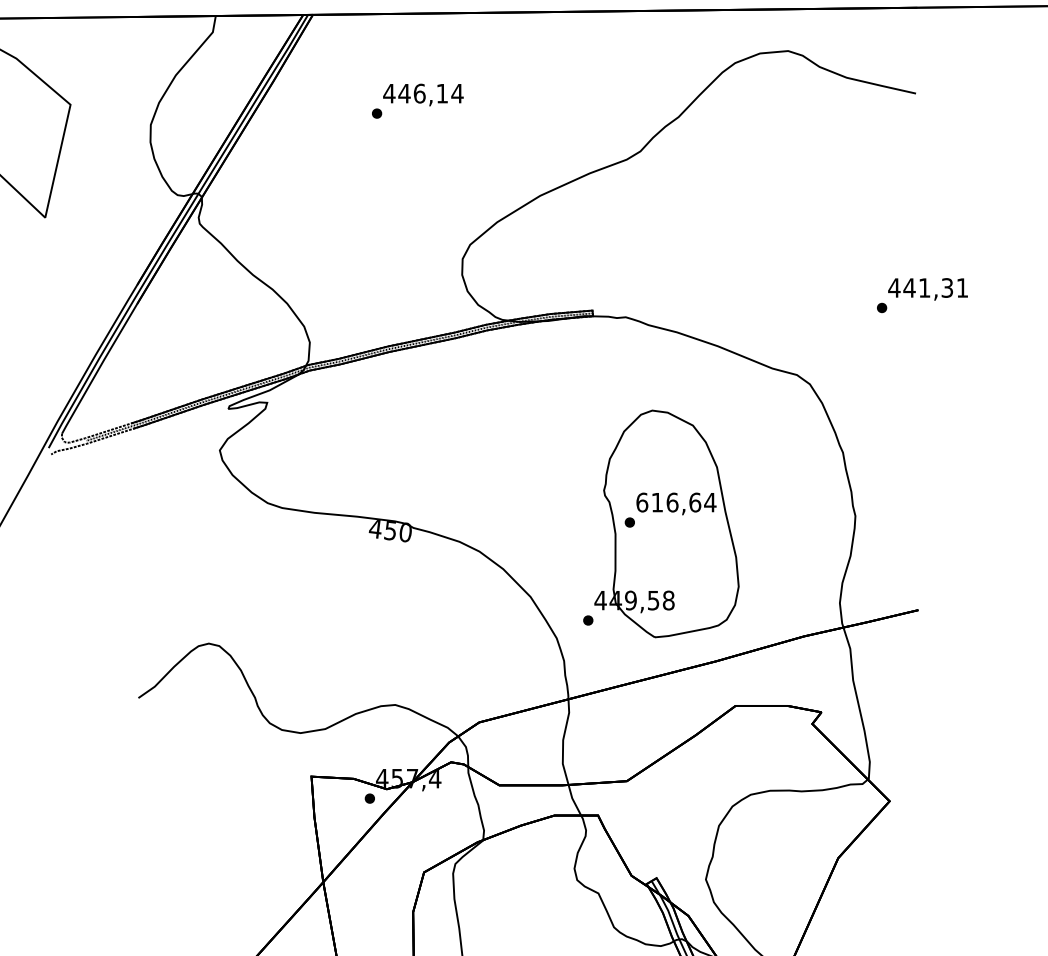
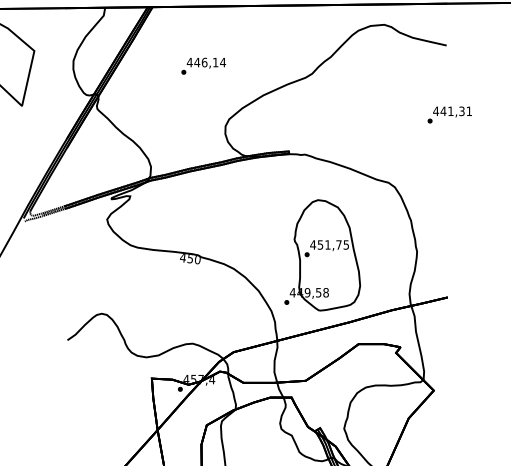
text: (417, 99) -> (203, 65), moved
text: (921, 294) -> (449, 114), moved
text: (675, 501) -> (329, 244), 616,64 -> 451,75

